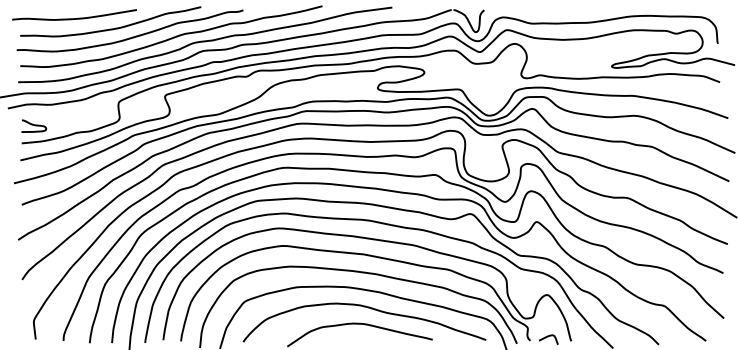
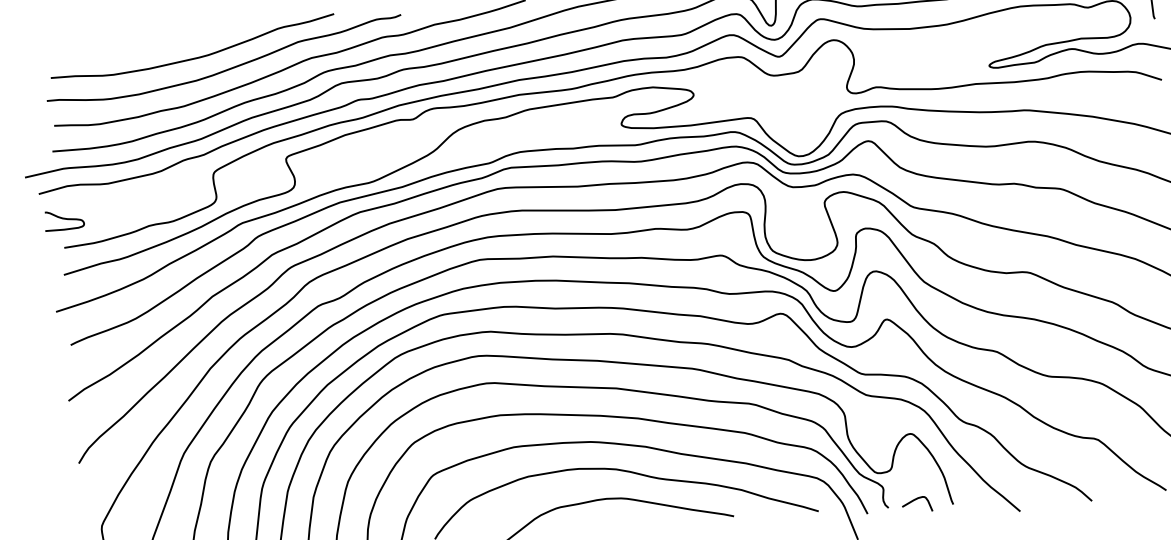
curve: (74, 18) -> (134, 45), removed
curve: (34, 125) -> (65, 219), moved

